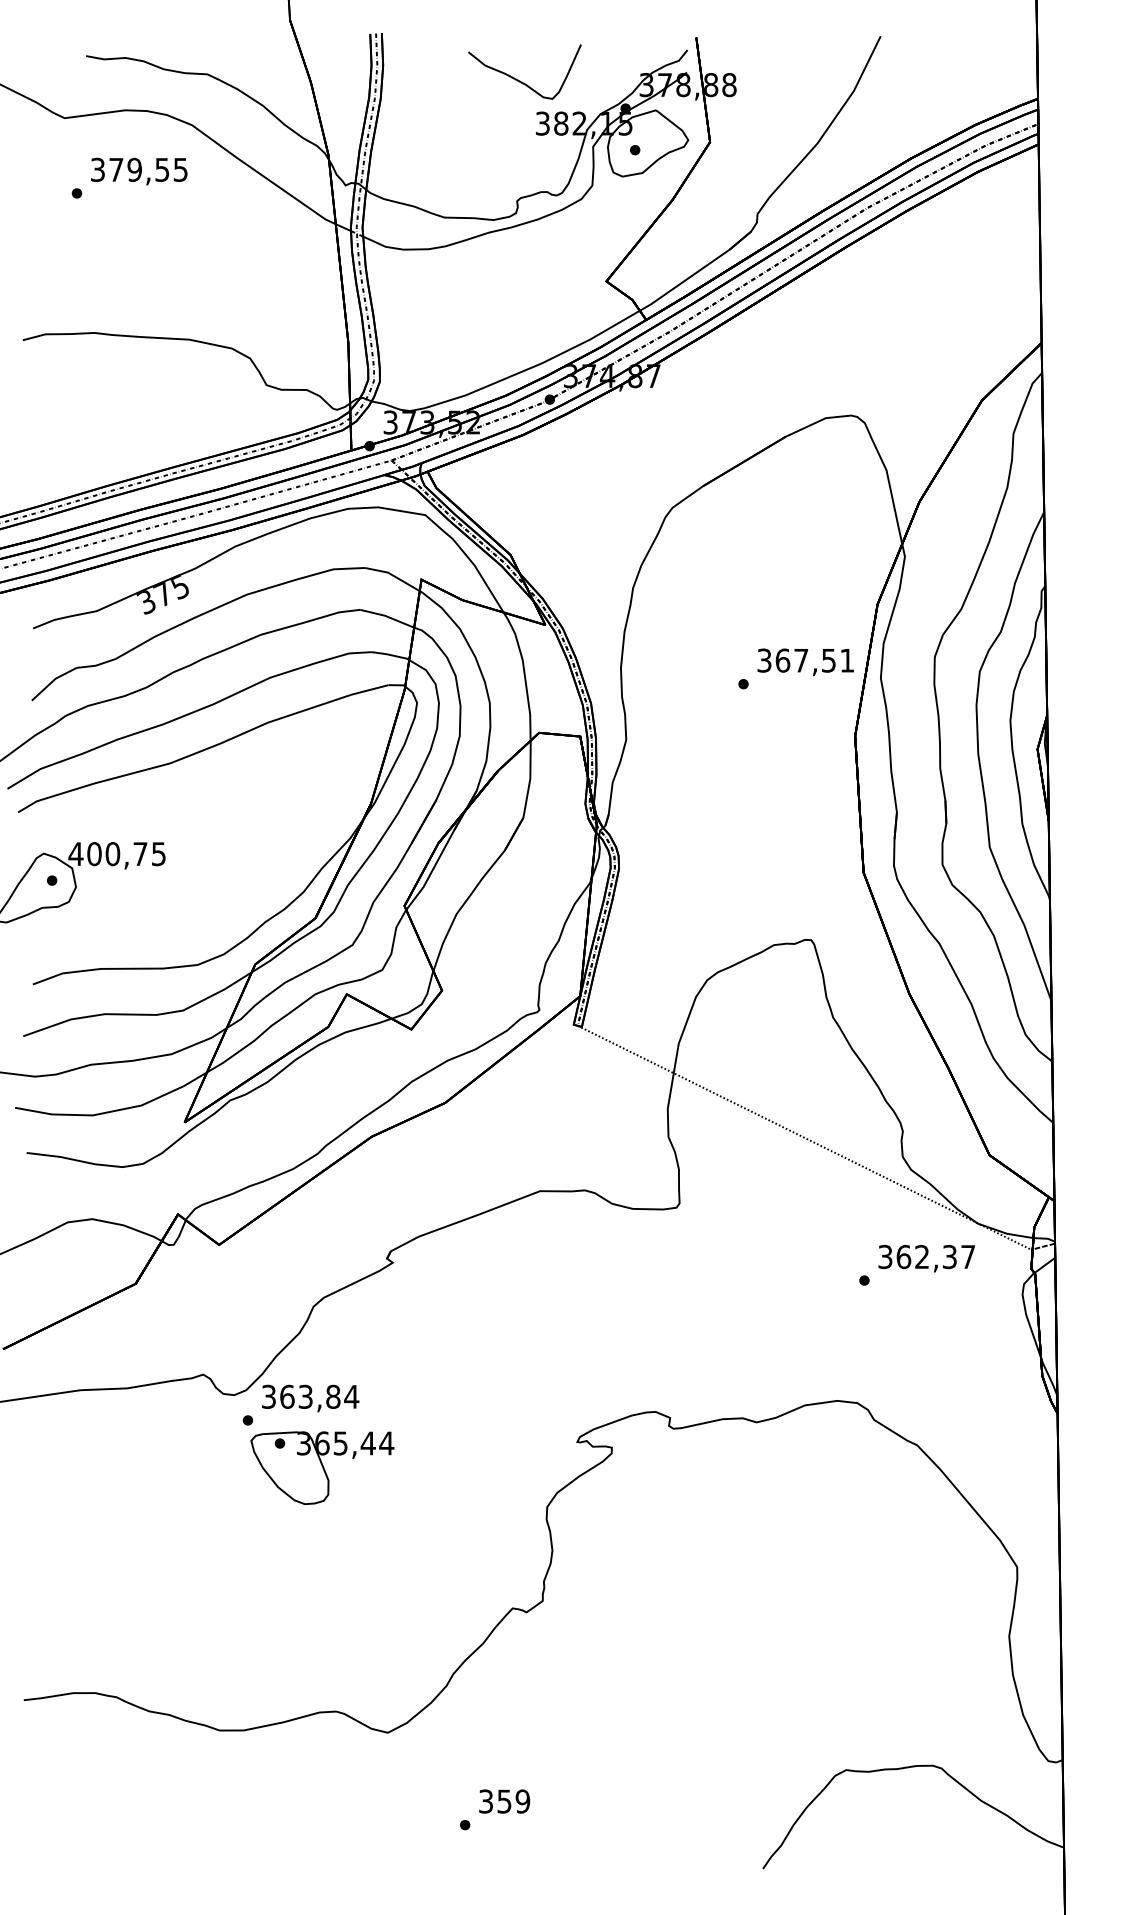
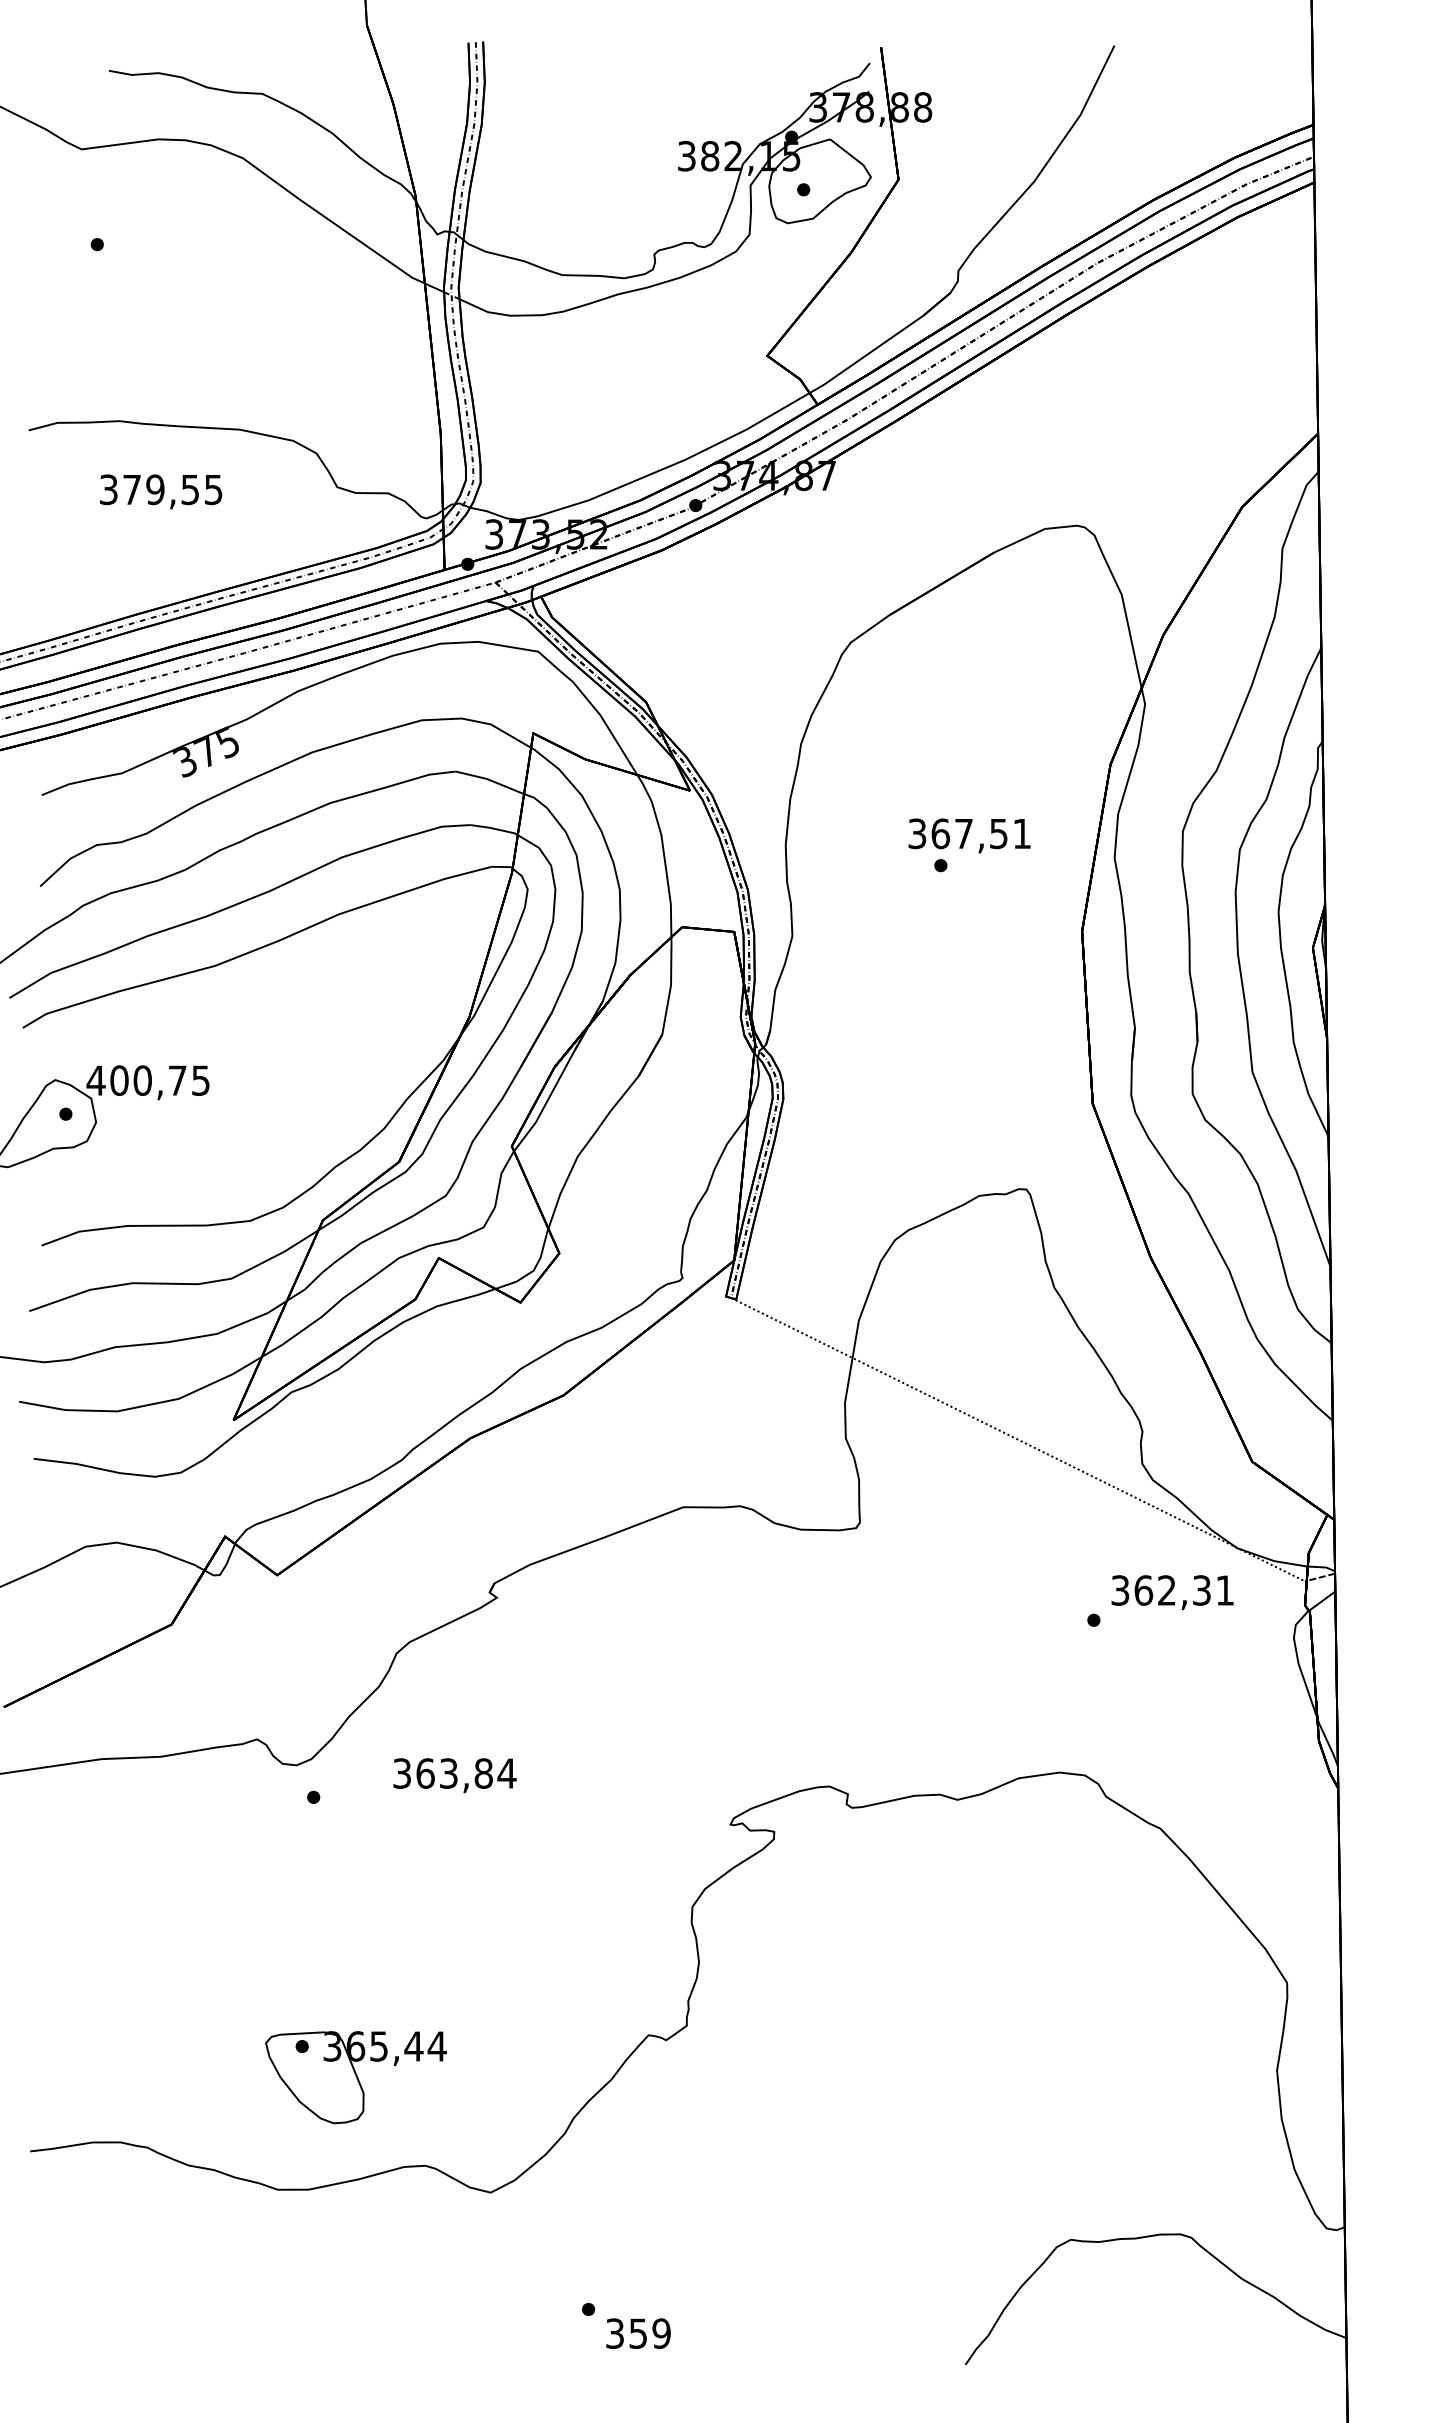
curve: (519, 80) -> (657, 101), removed
text: (139, 171) -> (161, 491), moved
text: (805, 661) -> (969, 835), moved
text: (967, 1256) -> (1224, 1590), 362,37 -> 362,31
text: (310, 1398) -> (454, 1775), moved
part: (322, 1467) -> (355, 2077), moved
text: (504, 1801) -> (638, 2333), moved

